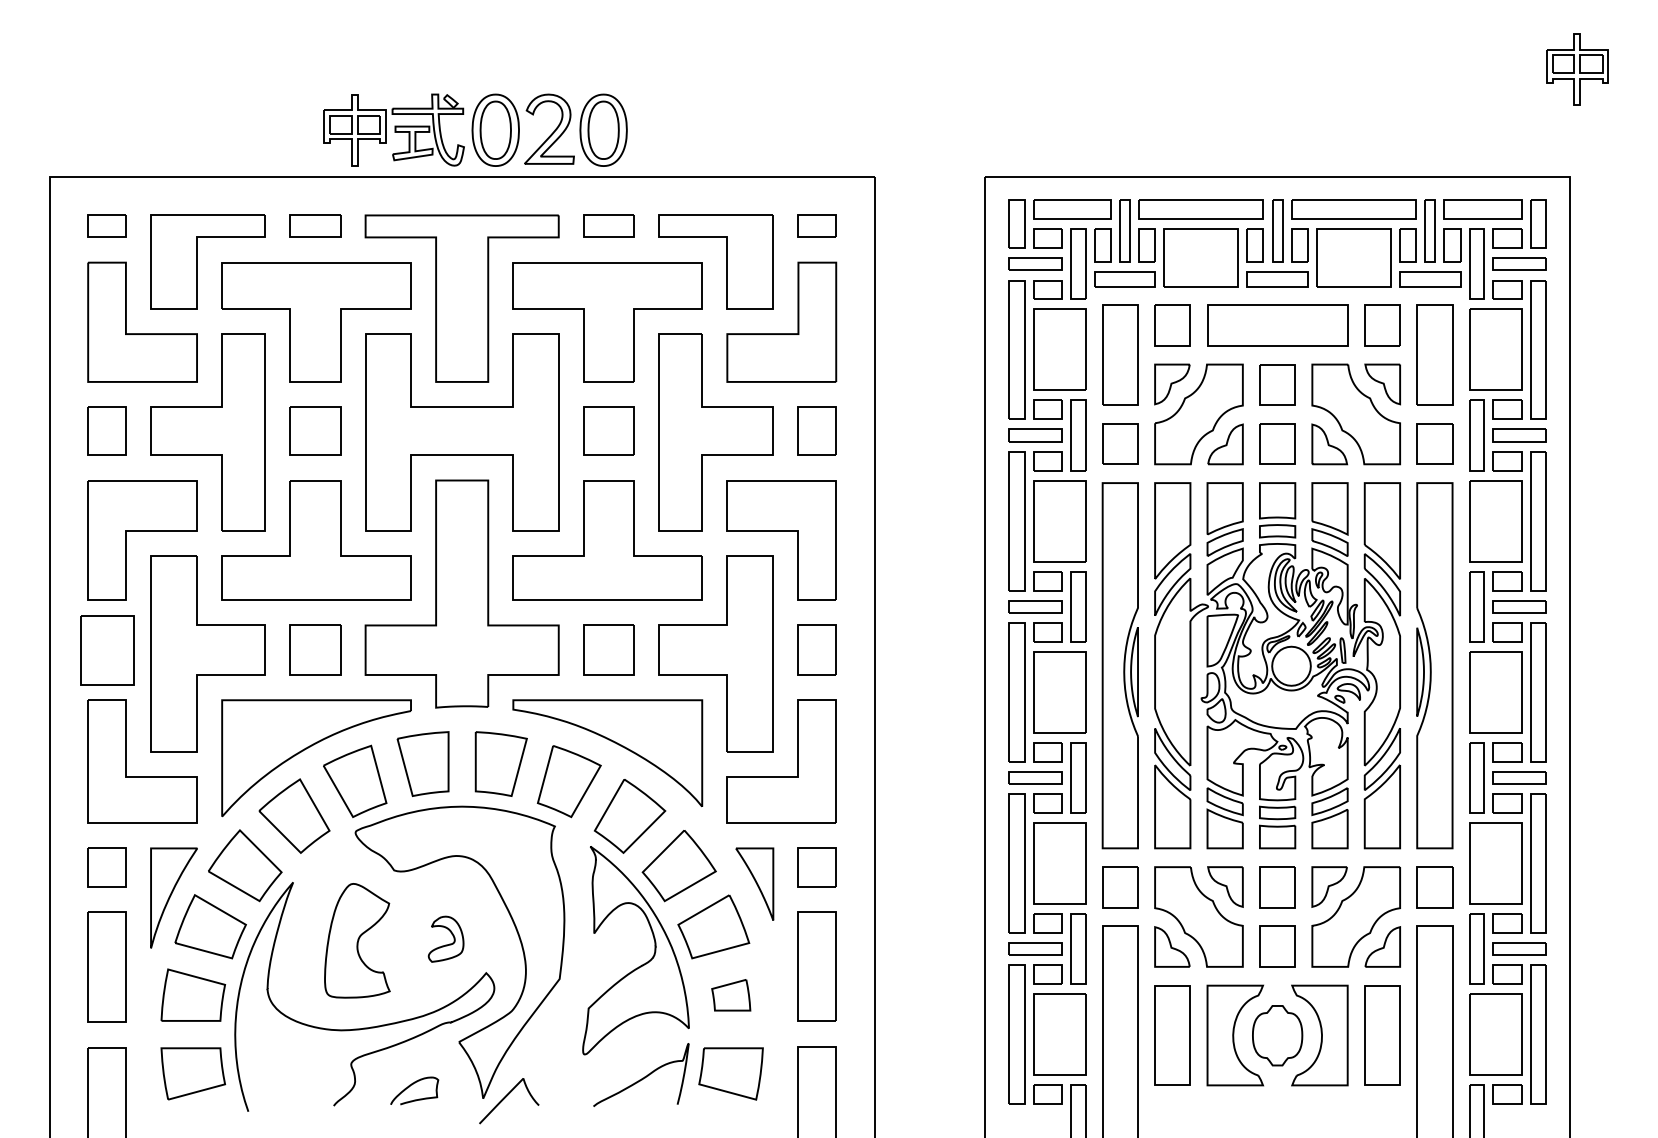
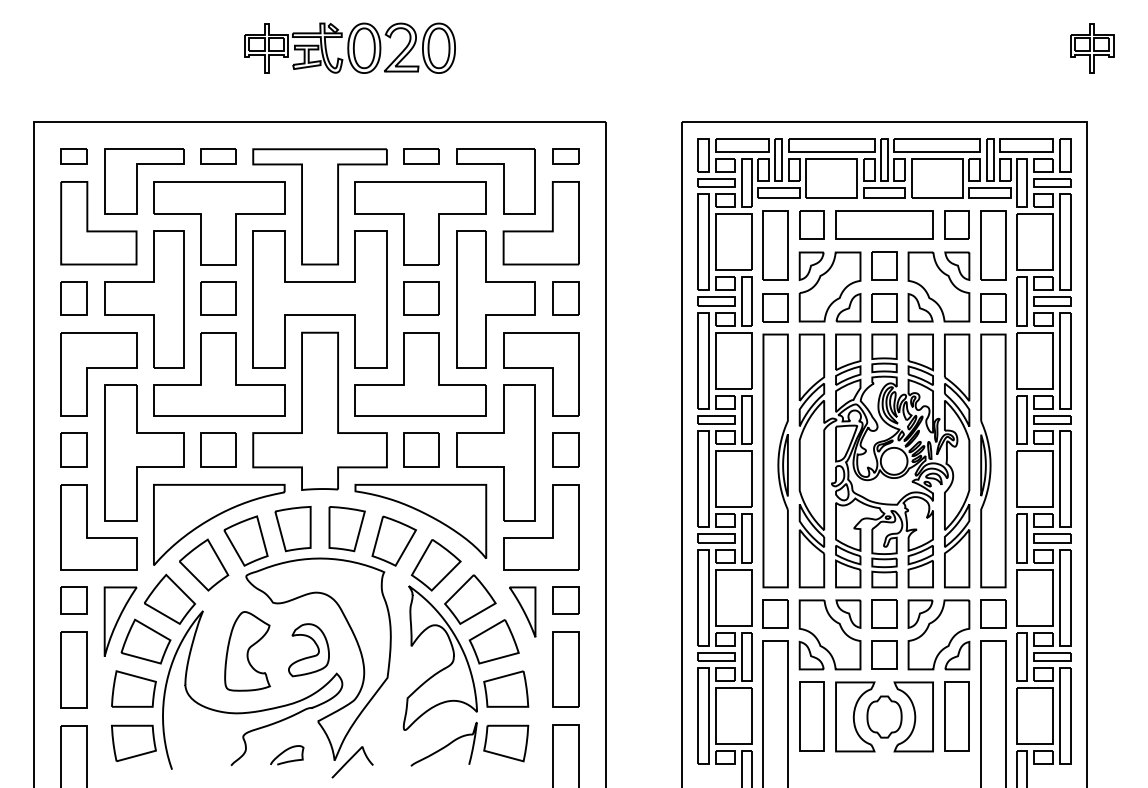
part: (474, 129) -> (349, 47), moved
part: (105, 649) -> (73, 449), size x0.71
part: (445, 939) -> (308, 650), size x1.67
part: (731, 994) -> (506, 688), size x1.67

